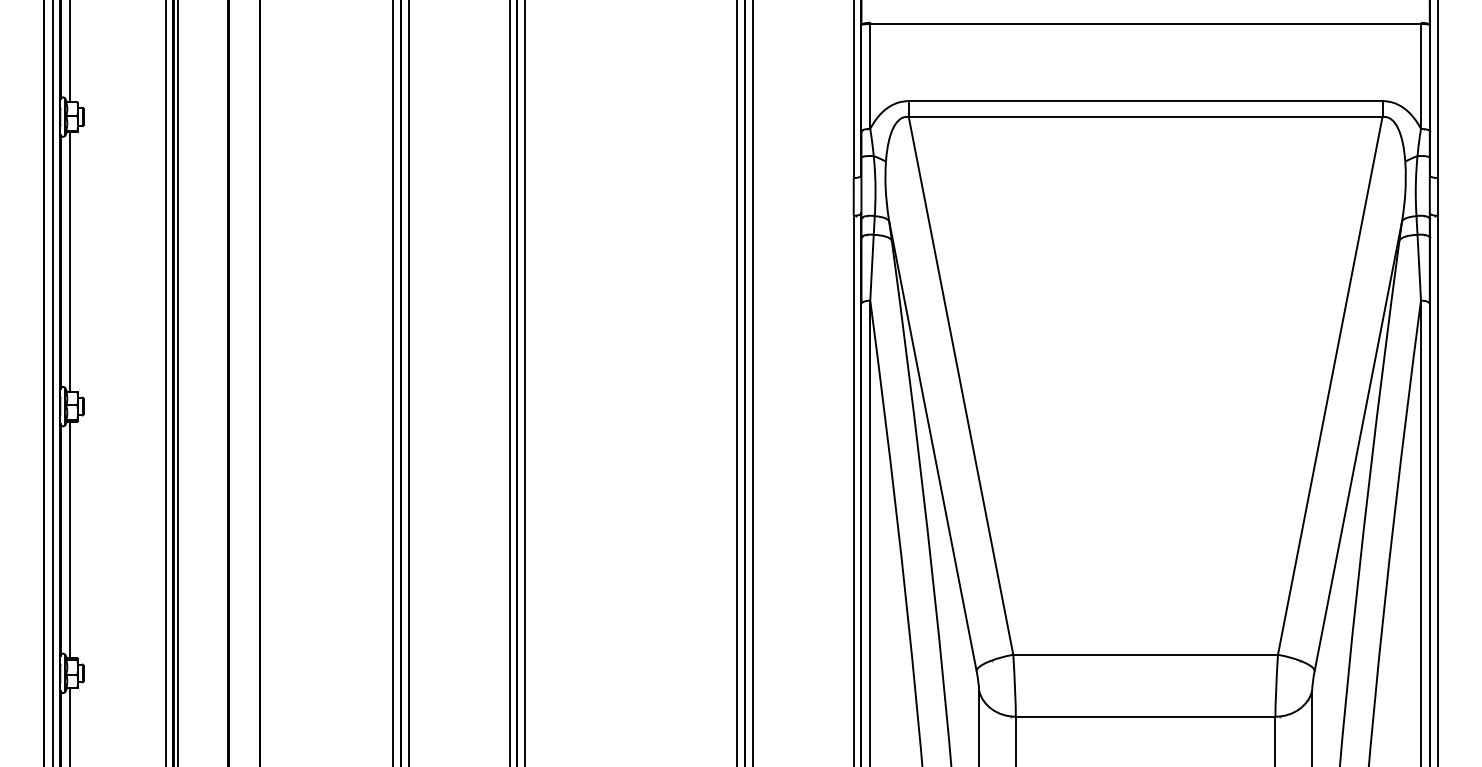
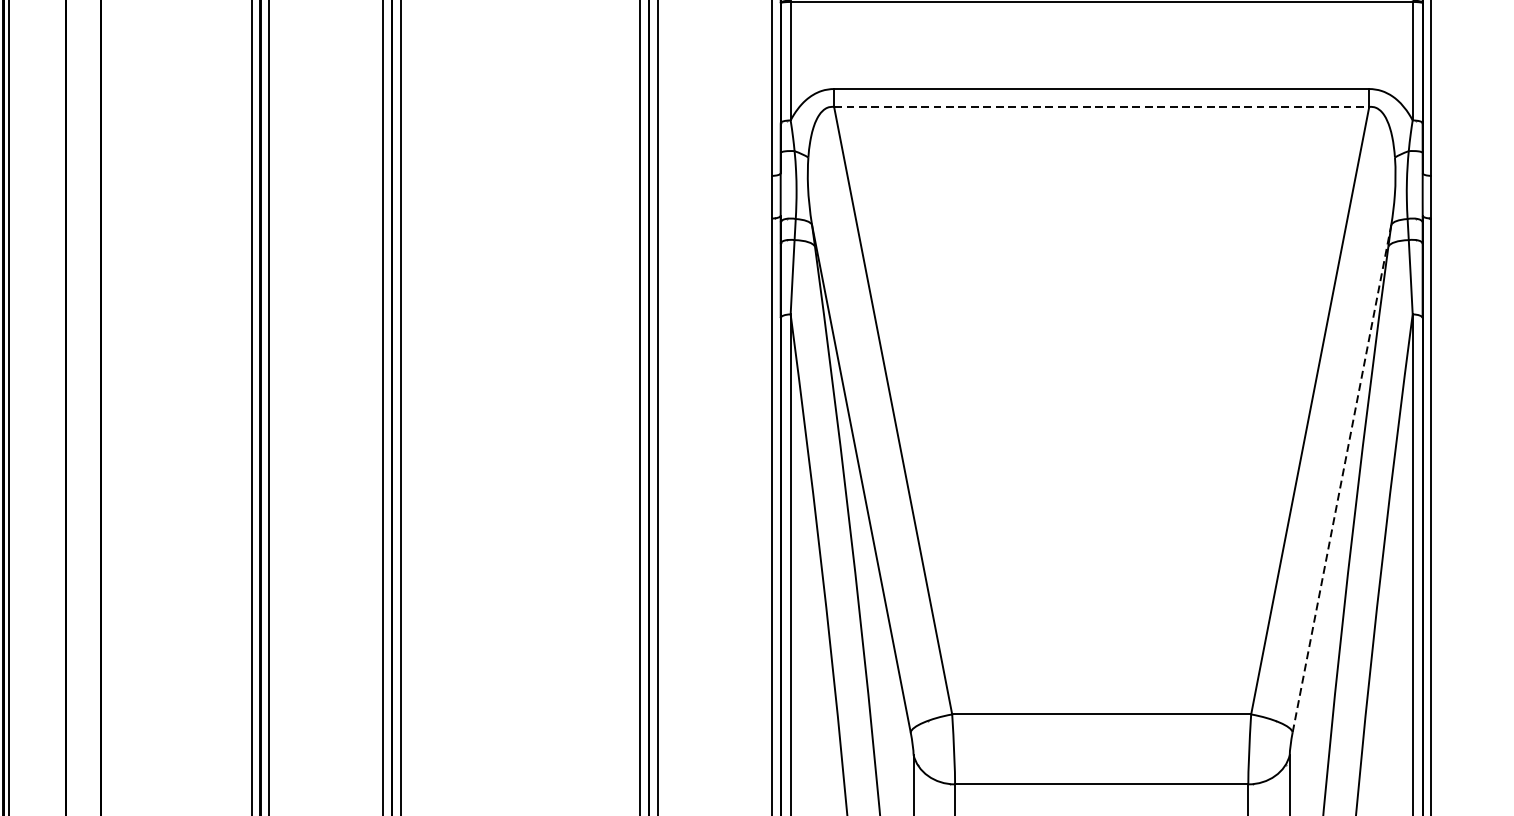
line: (1145, 117) -> (1101, 107), solid -> dashed
line: (1358, 446) -> (1342, 479), solid -> dashed

